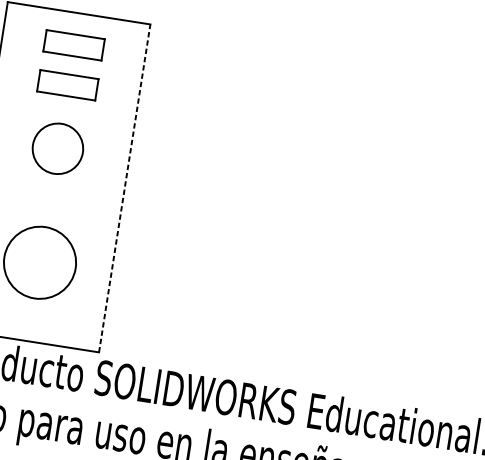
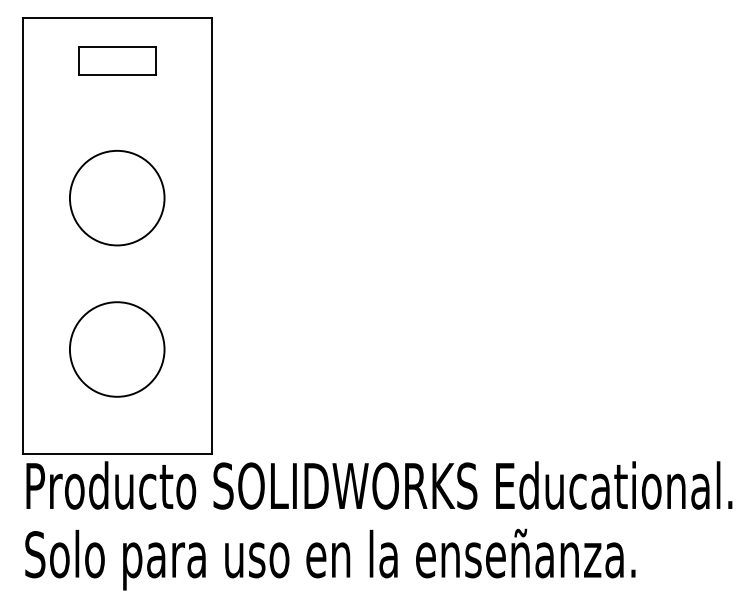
part: (68, 84) -> (117, 113), removed
circle: (58, 149) -> (117, 198), size x1.43
line: (124, 188) -> (211, 235), dashed -> solid

